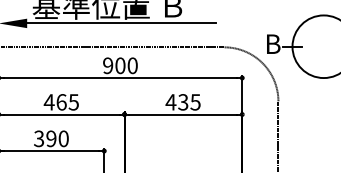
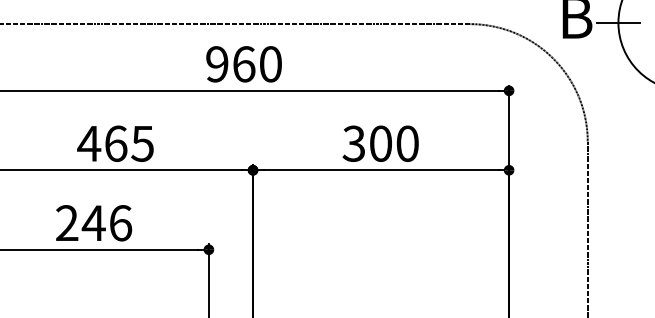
text: (120, 65) -> (244, 63), 900 -> 960
text: (182, 102) -> (379, 144), 435 -> 300
text: (51, 138) -> (94, 222), 390 -> 246

